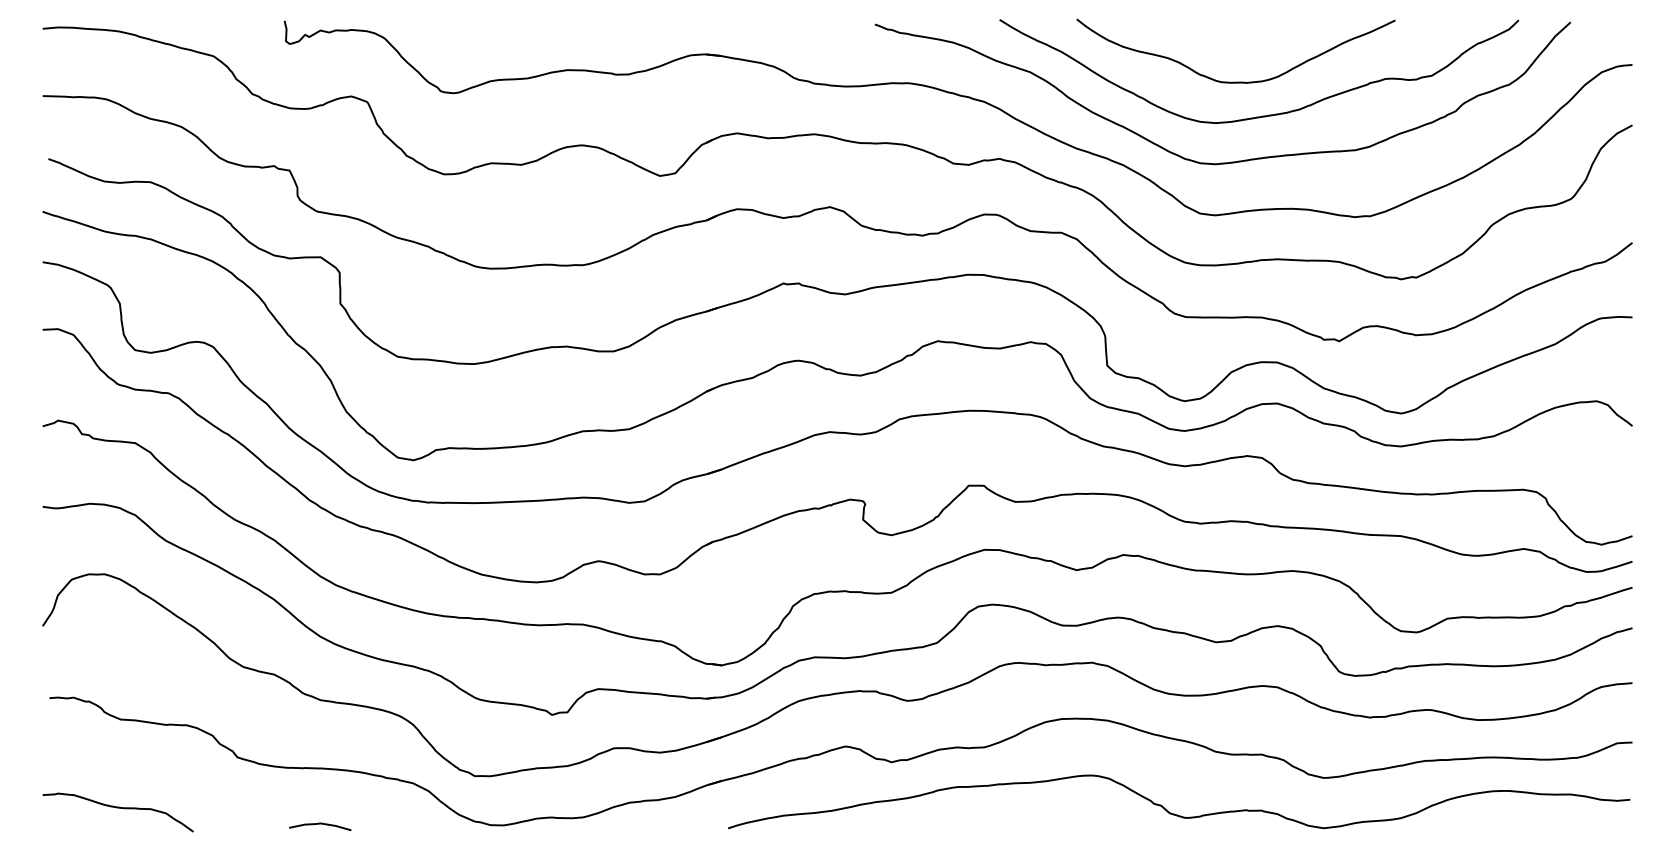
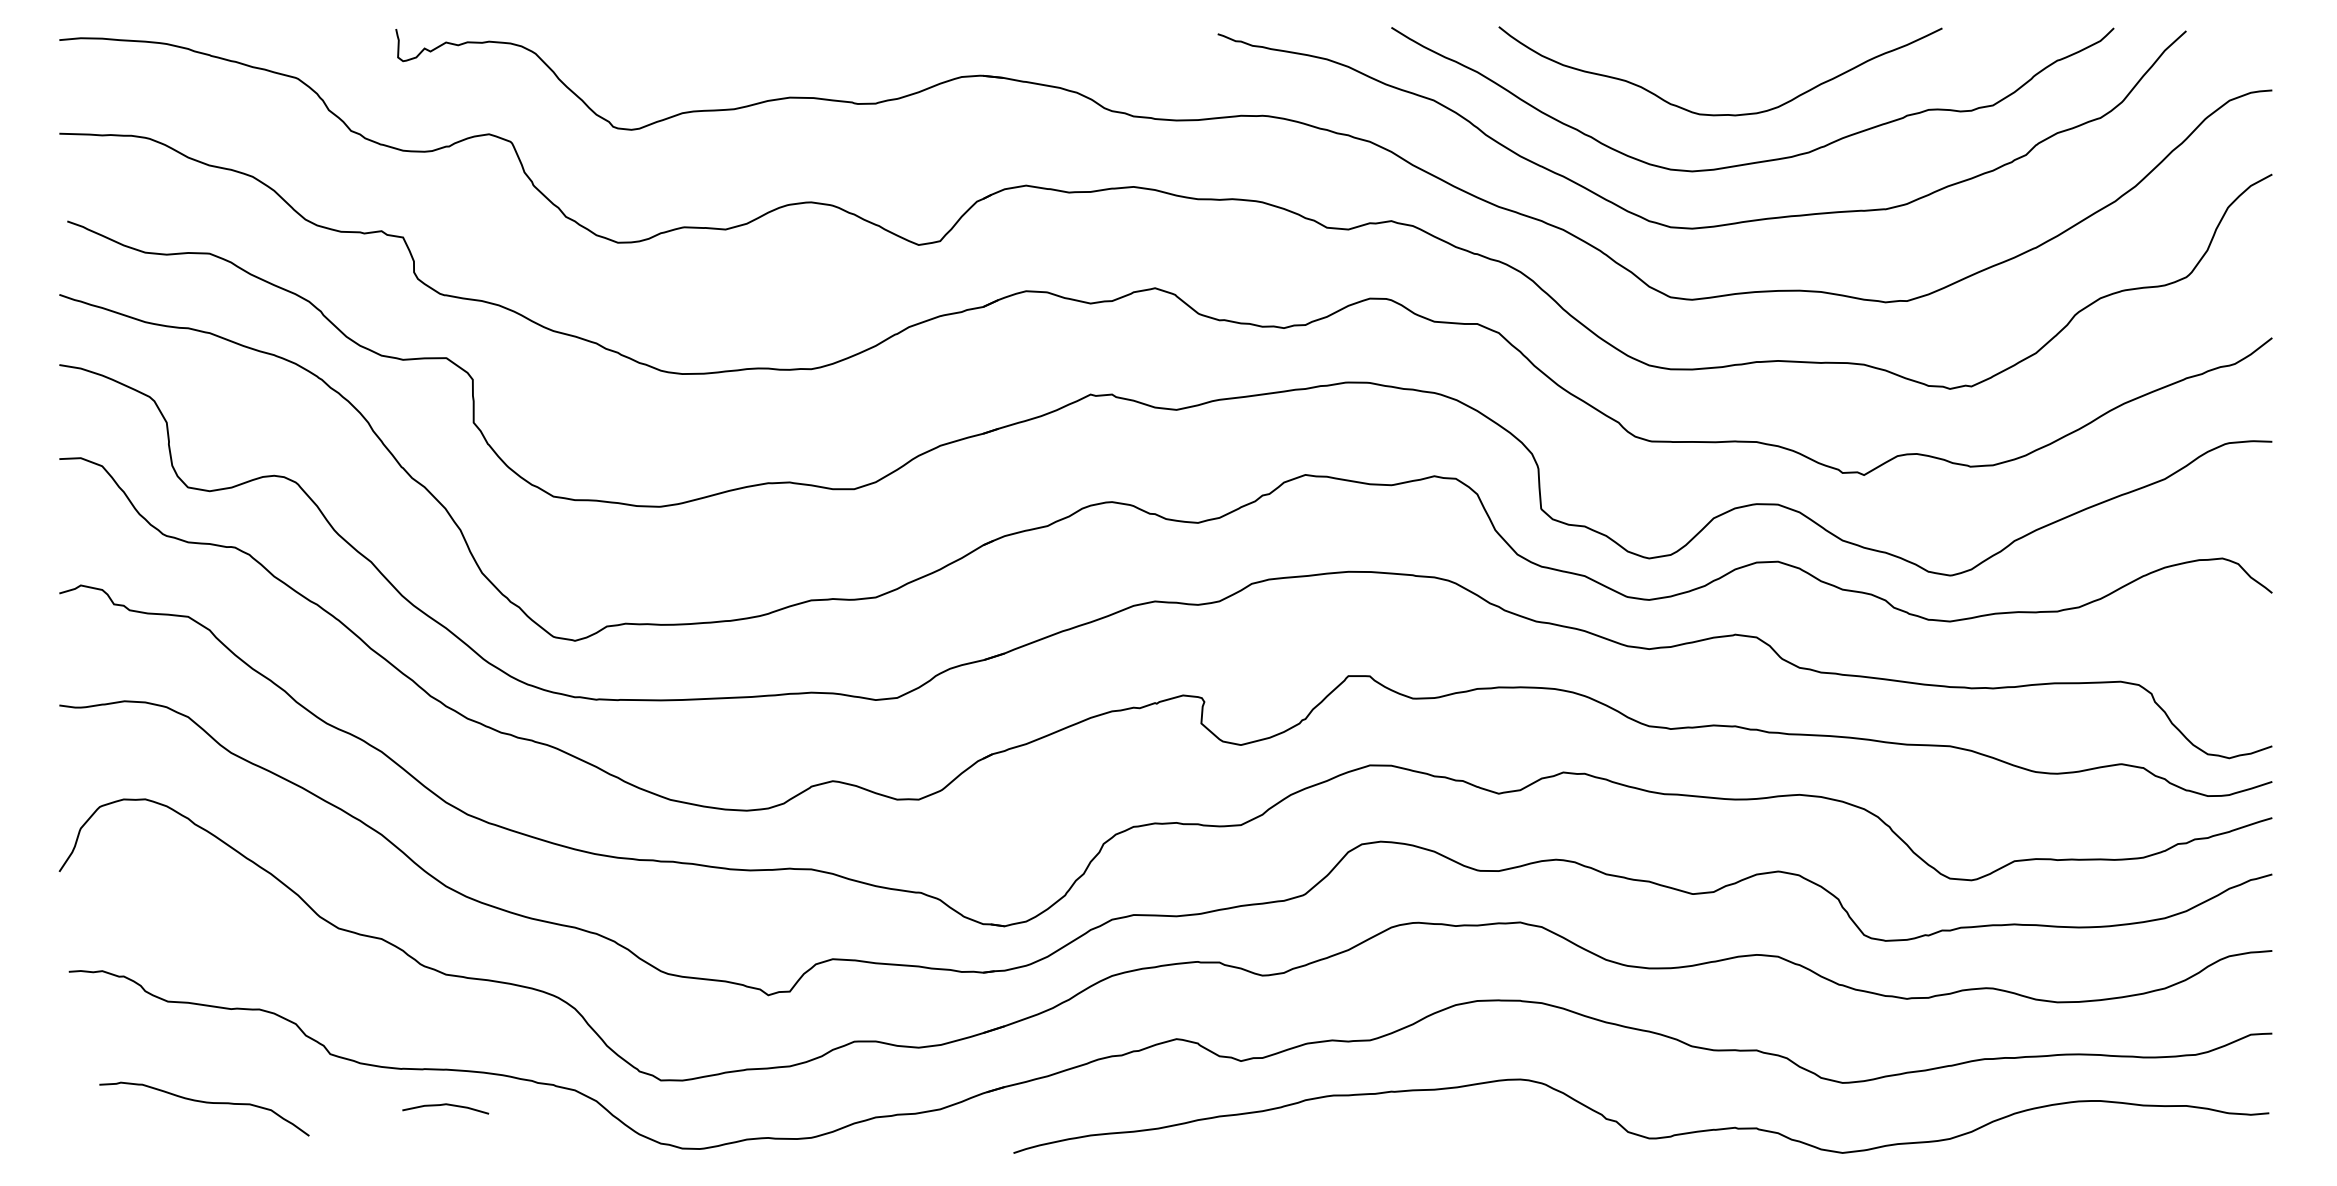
curve: (118, 808) -> (205, 1103), moved
curve: (320, 824) -> (445, 1105), moved

